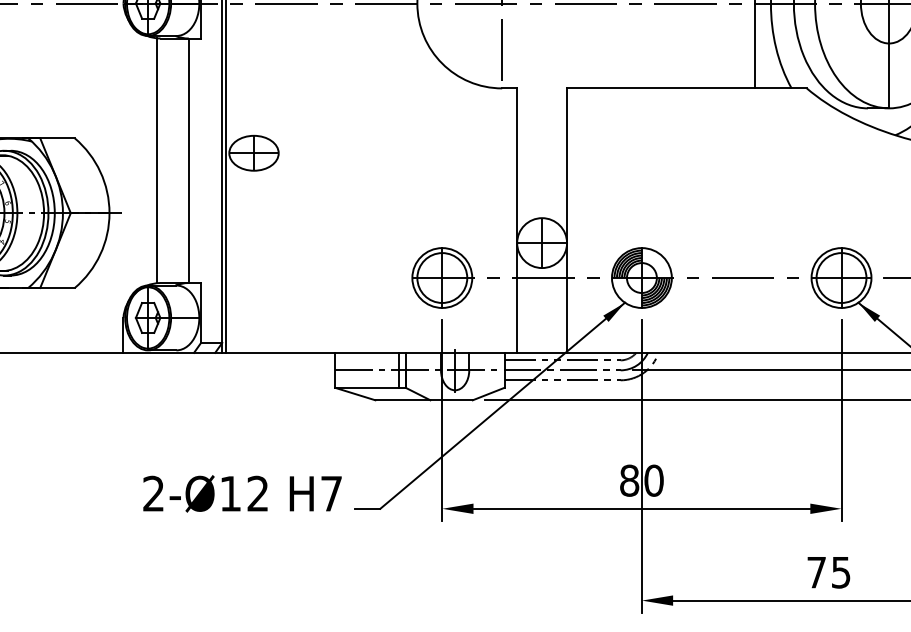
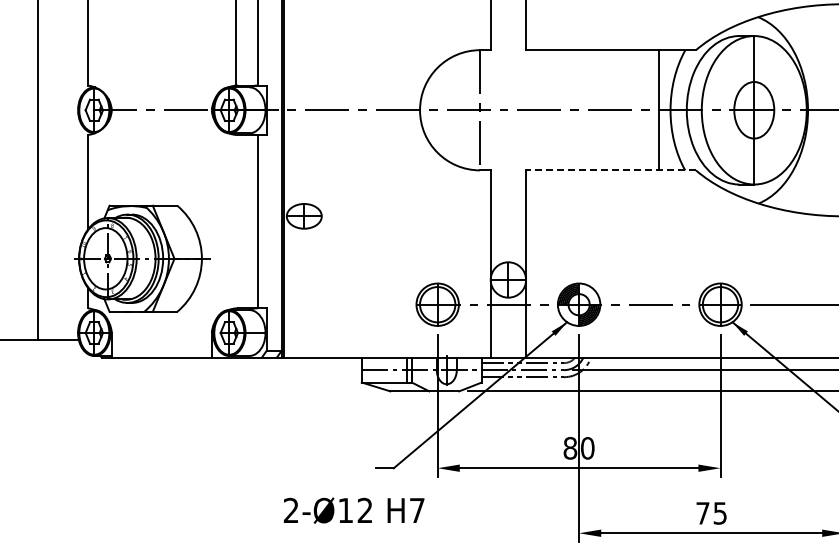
line: (687, 88) -> (611, 170), solid -> dashed
line: (156, 160) -> (235, 221), removed
text: (242, 493) -> (354, 510), moved

